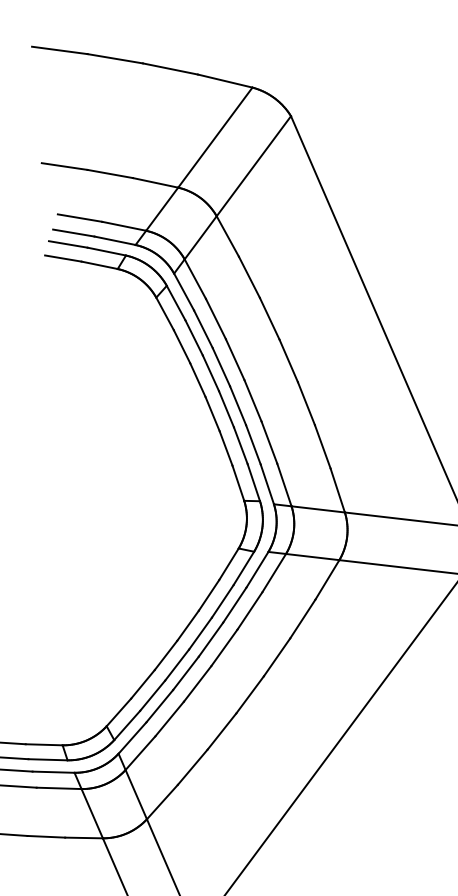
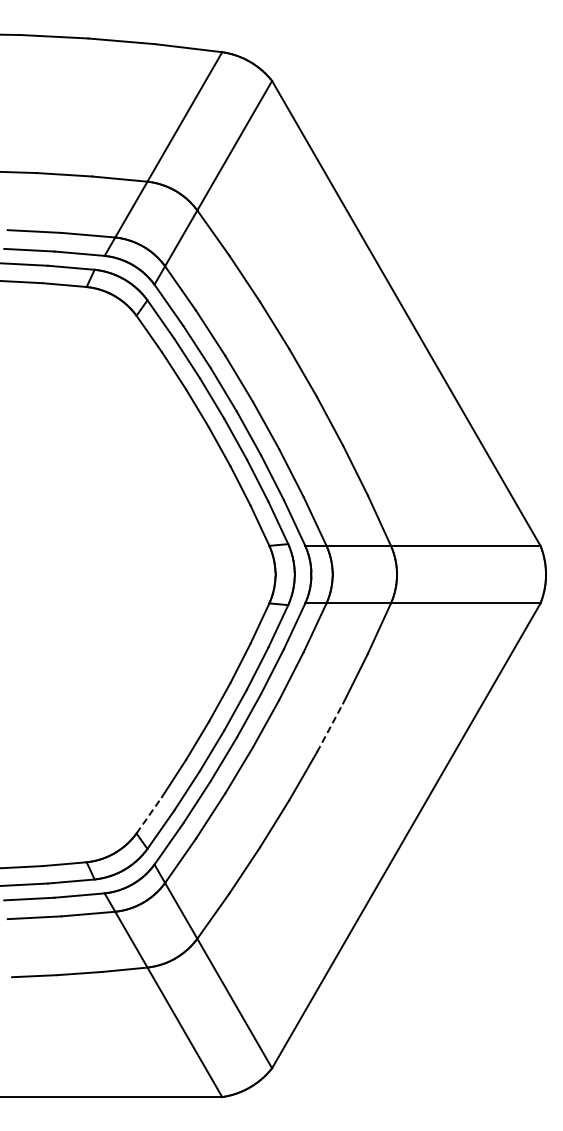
line: (277, 657) -> (330, 727), solid -> dashed
line: (119, 711) -> (149, 814), solid -> dashed

